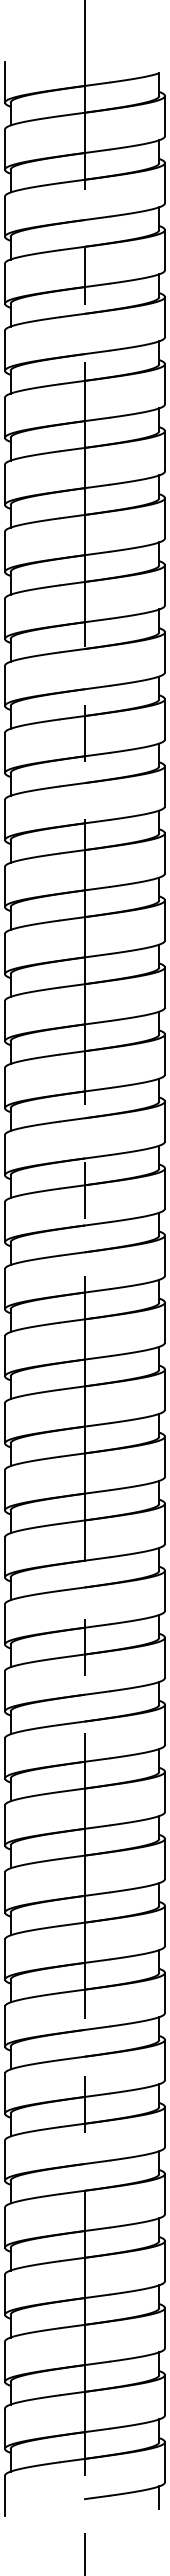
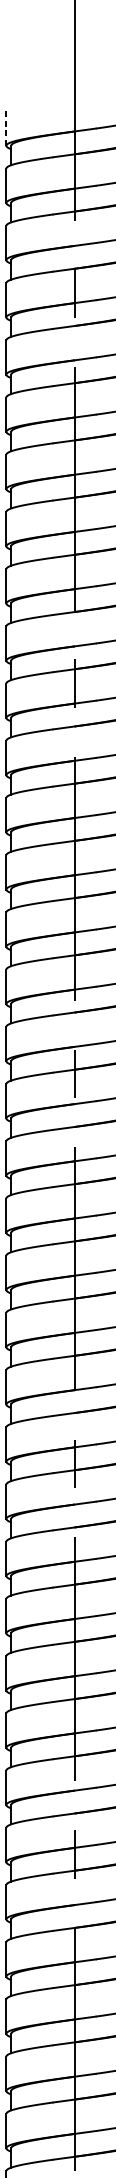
line: (5, 83) -> (6, 129), solid -> dashed

